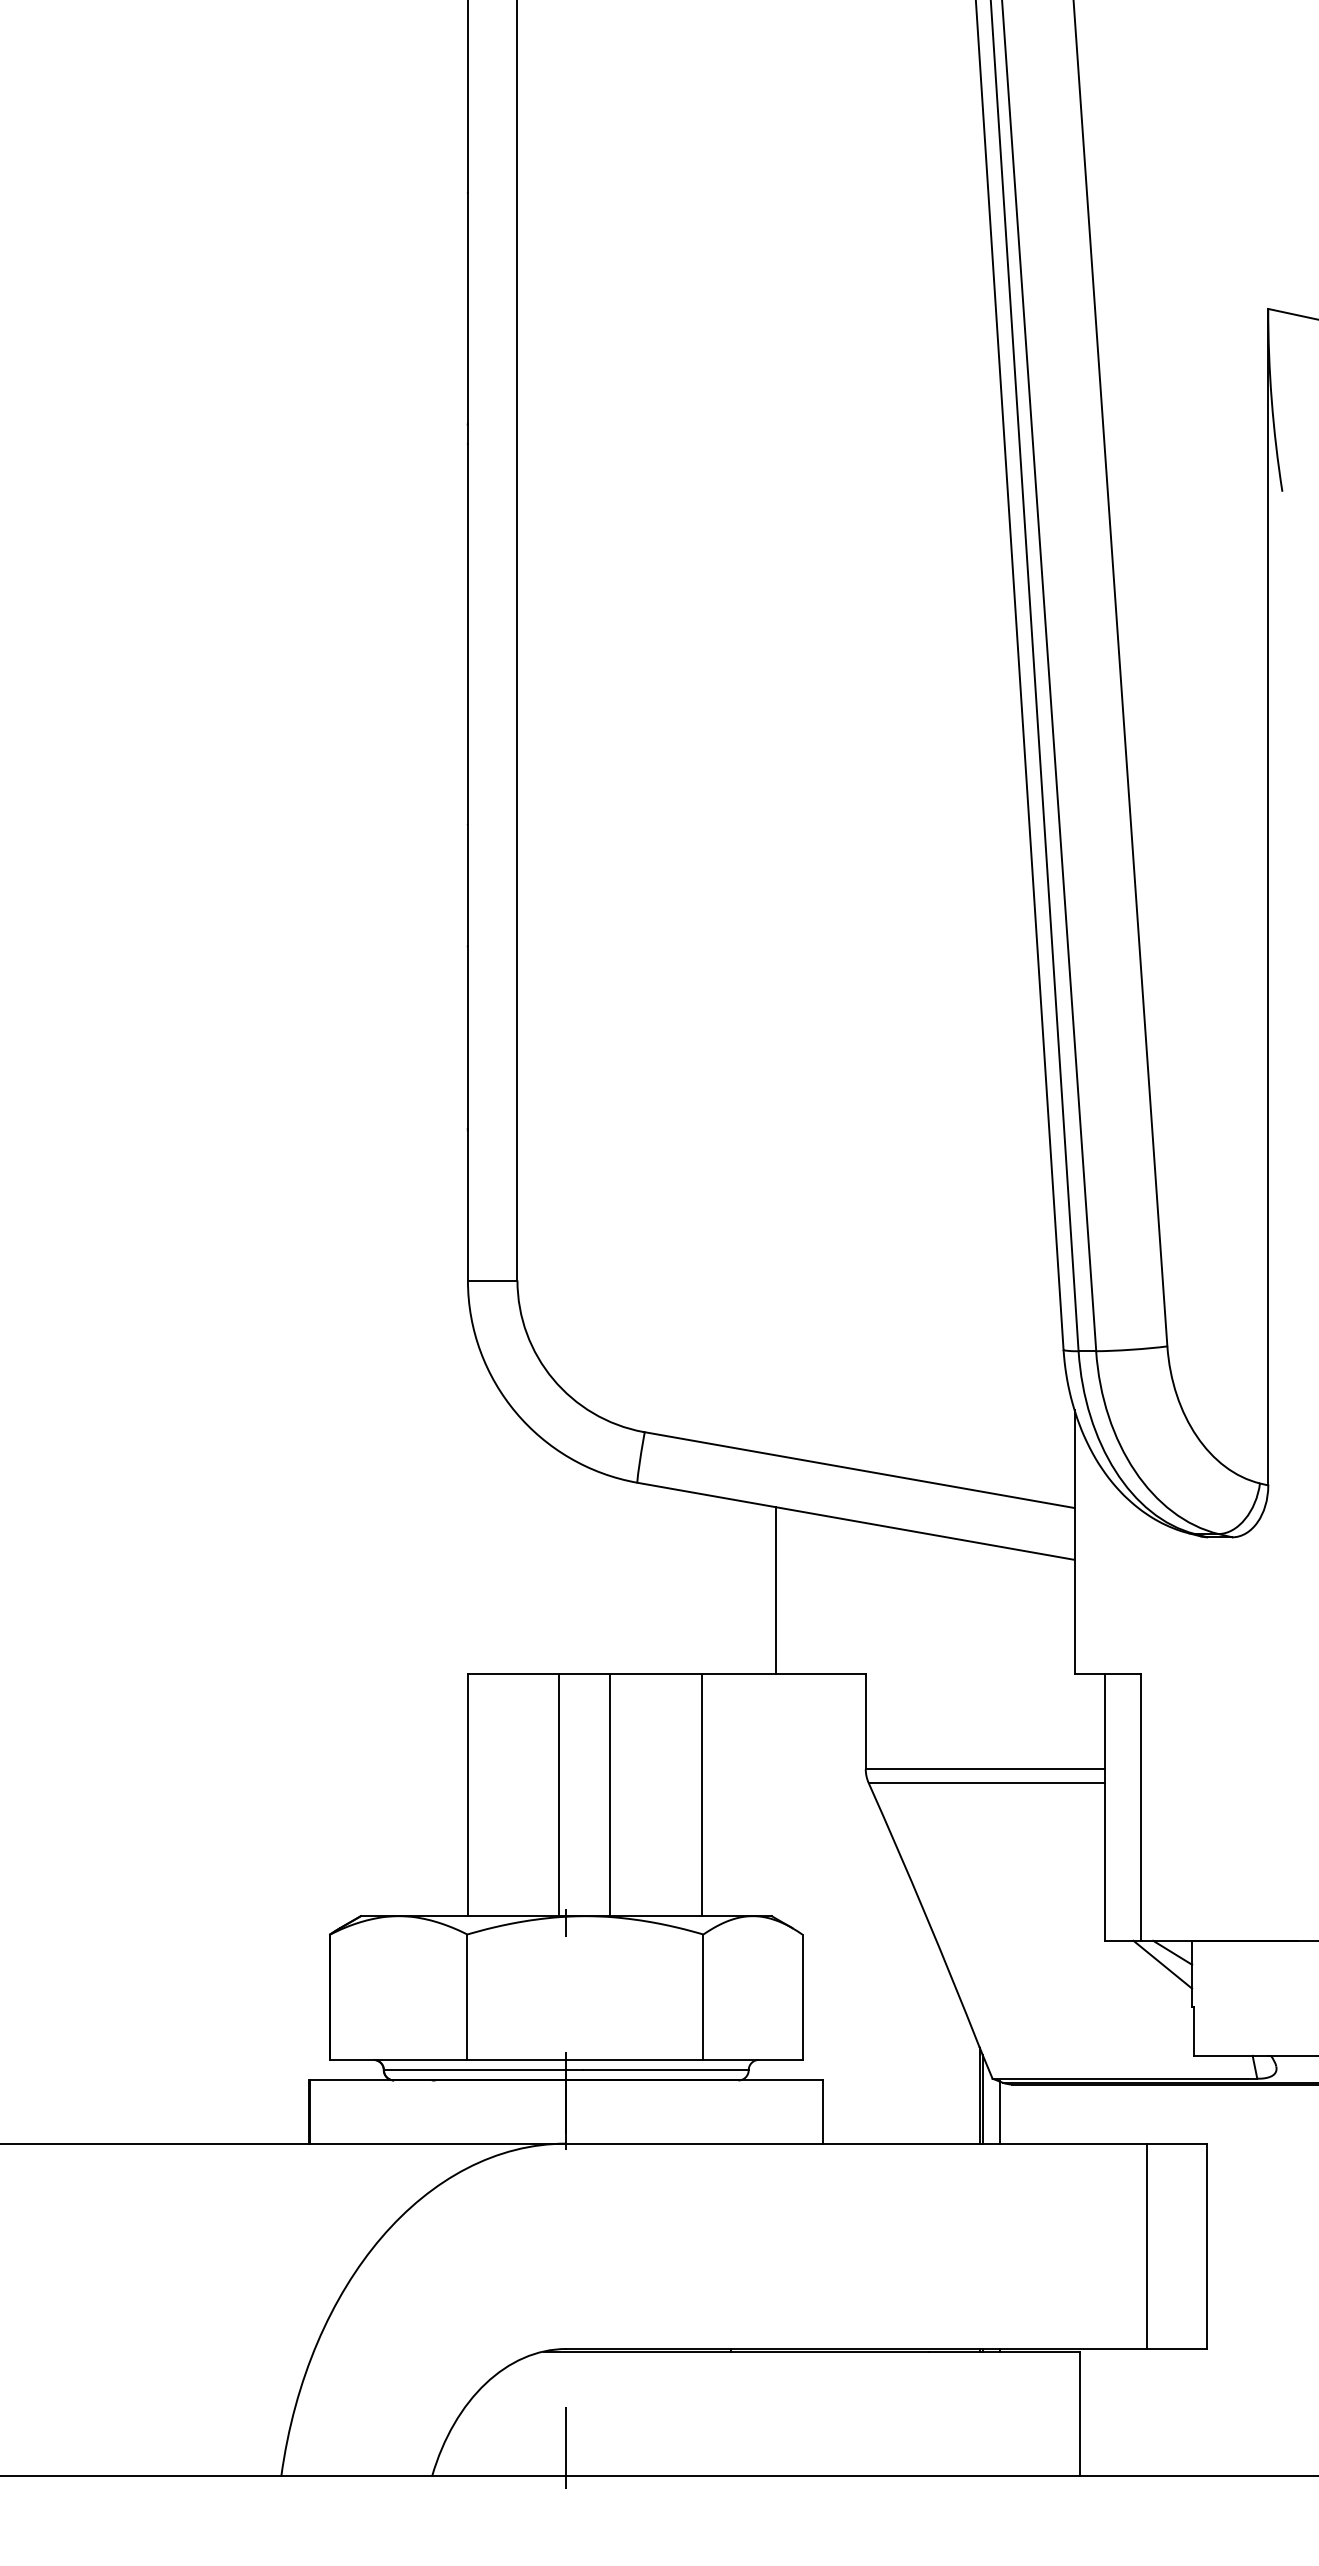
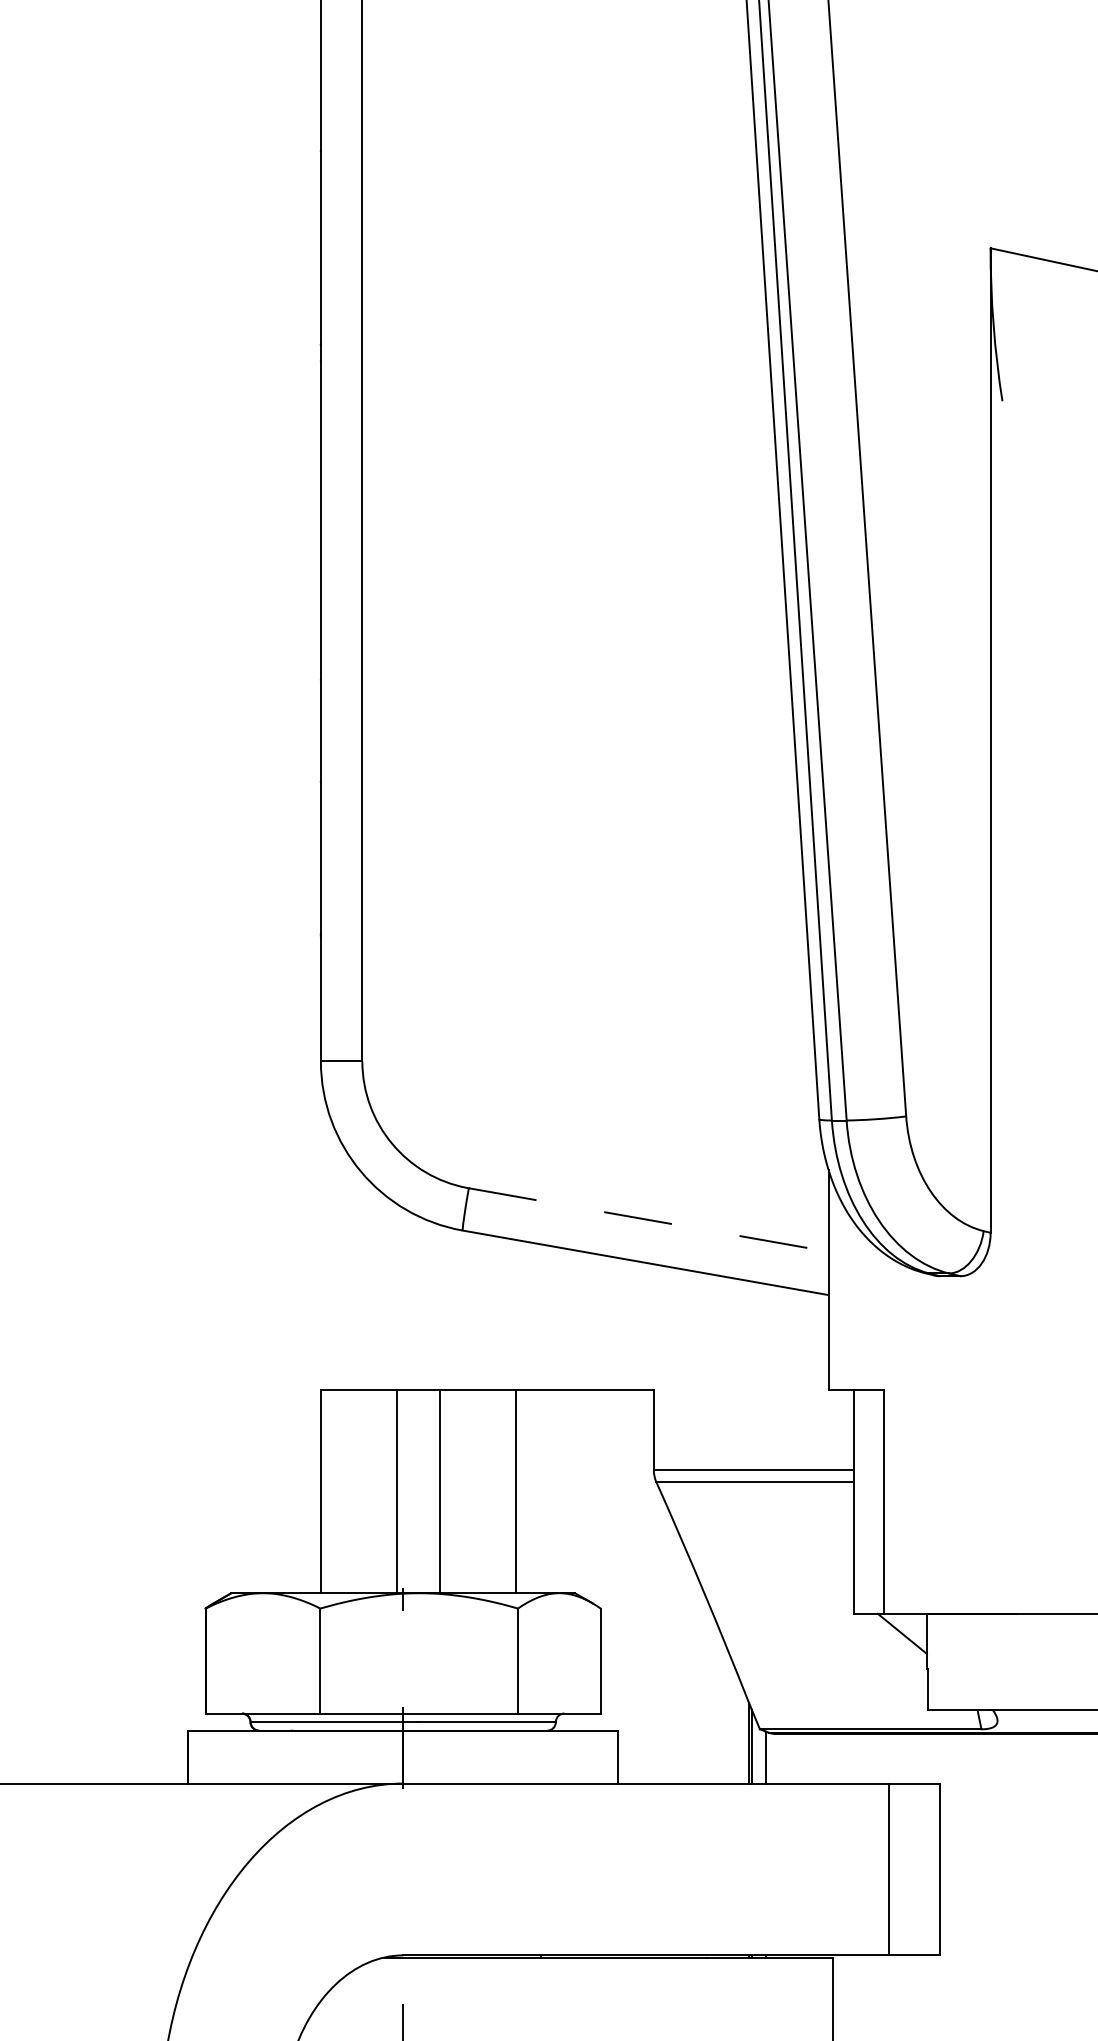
line: (860, 1470) -> (649, 1220), solid -> dashed
line: (775, 1590) -> (578, 1320), removed
line: (1172, 1952) -> (910, 1623), removed

